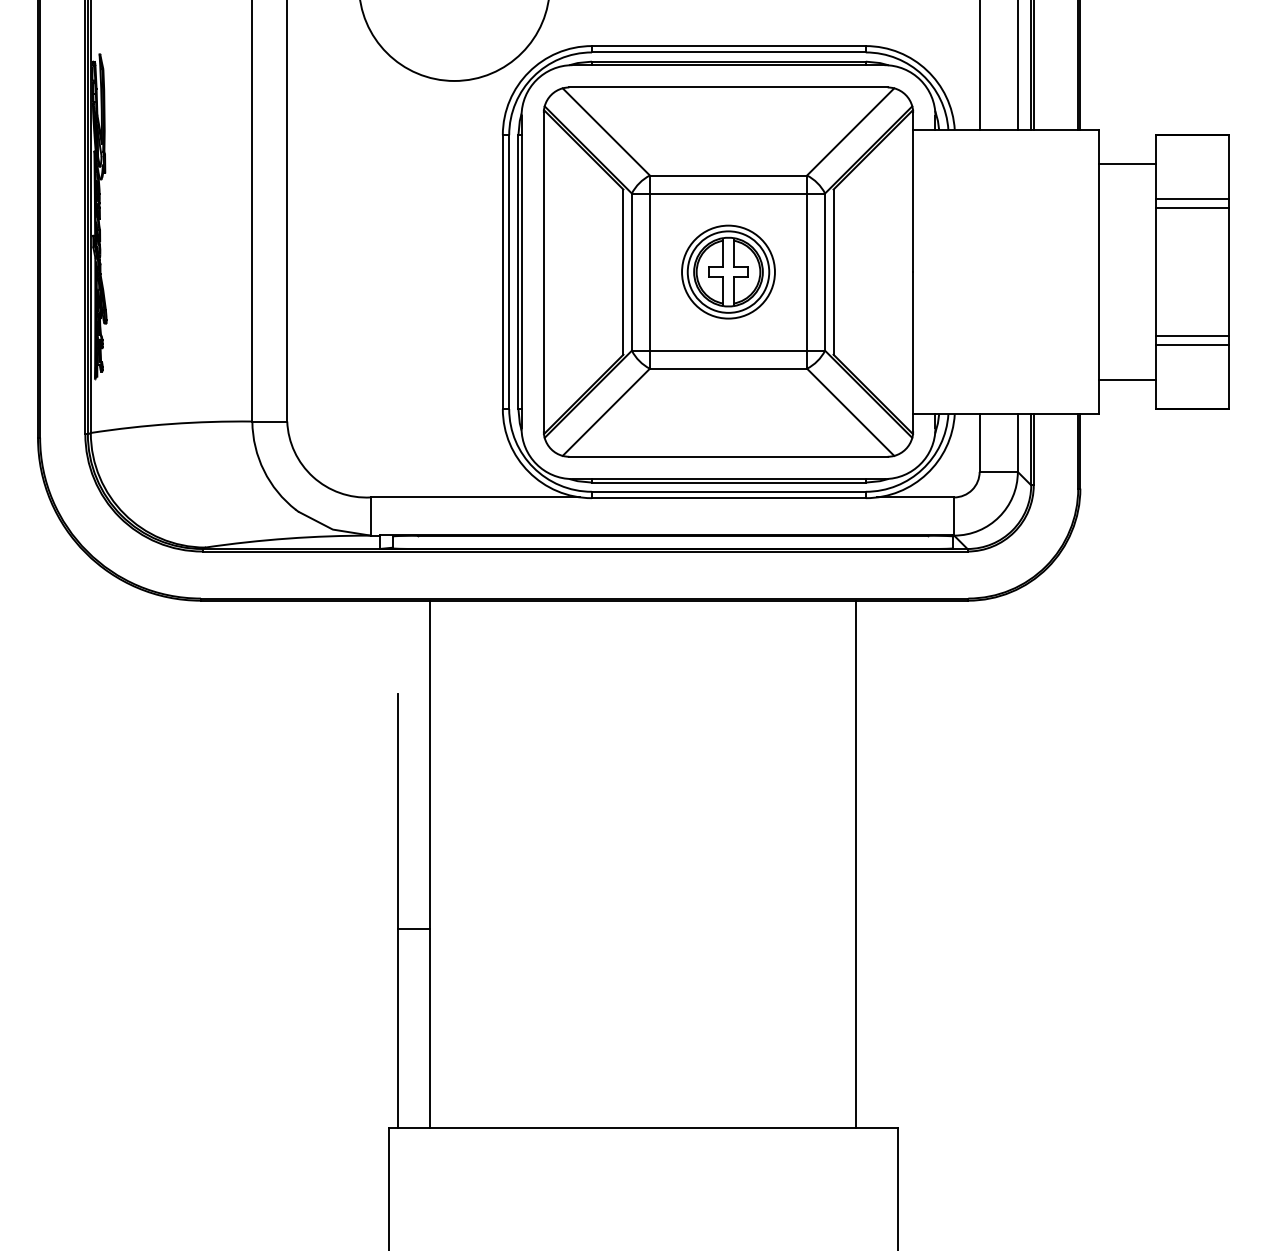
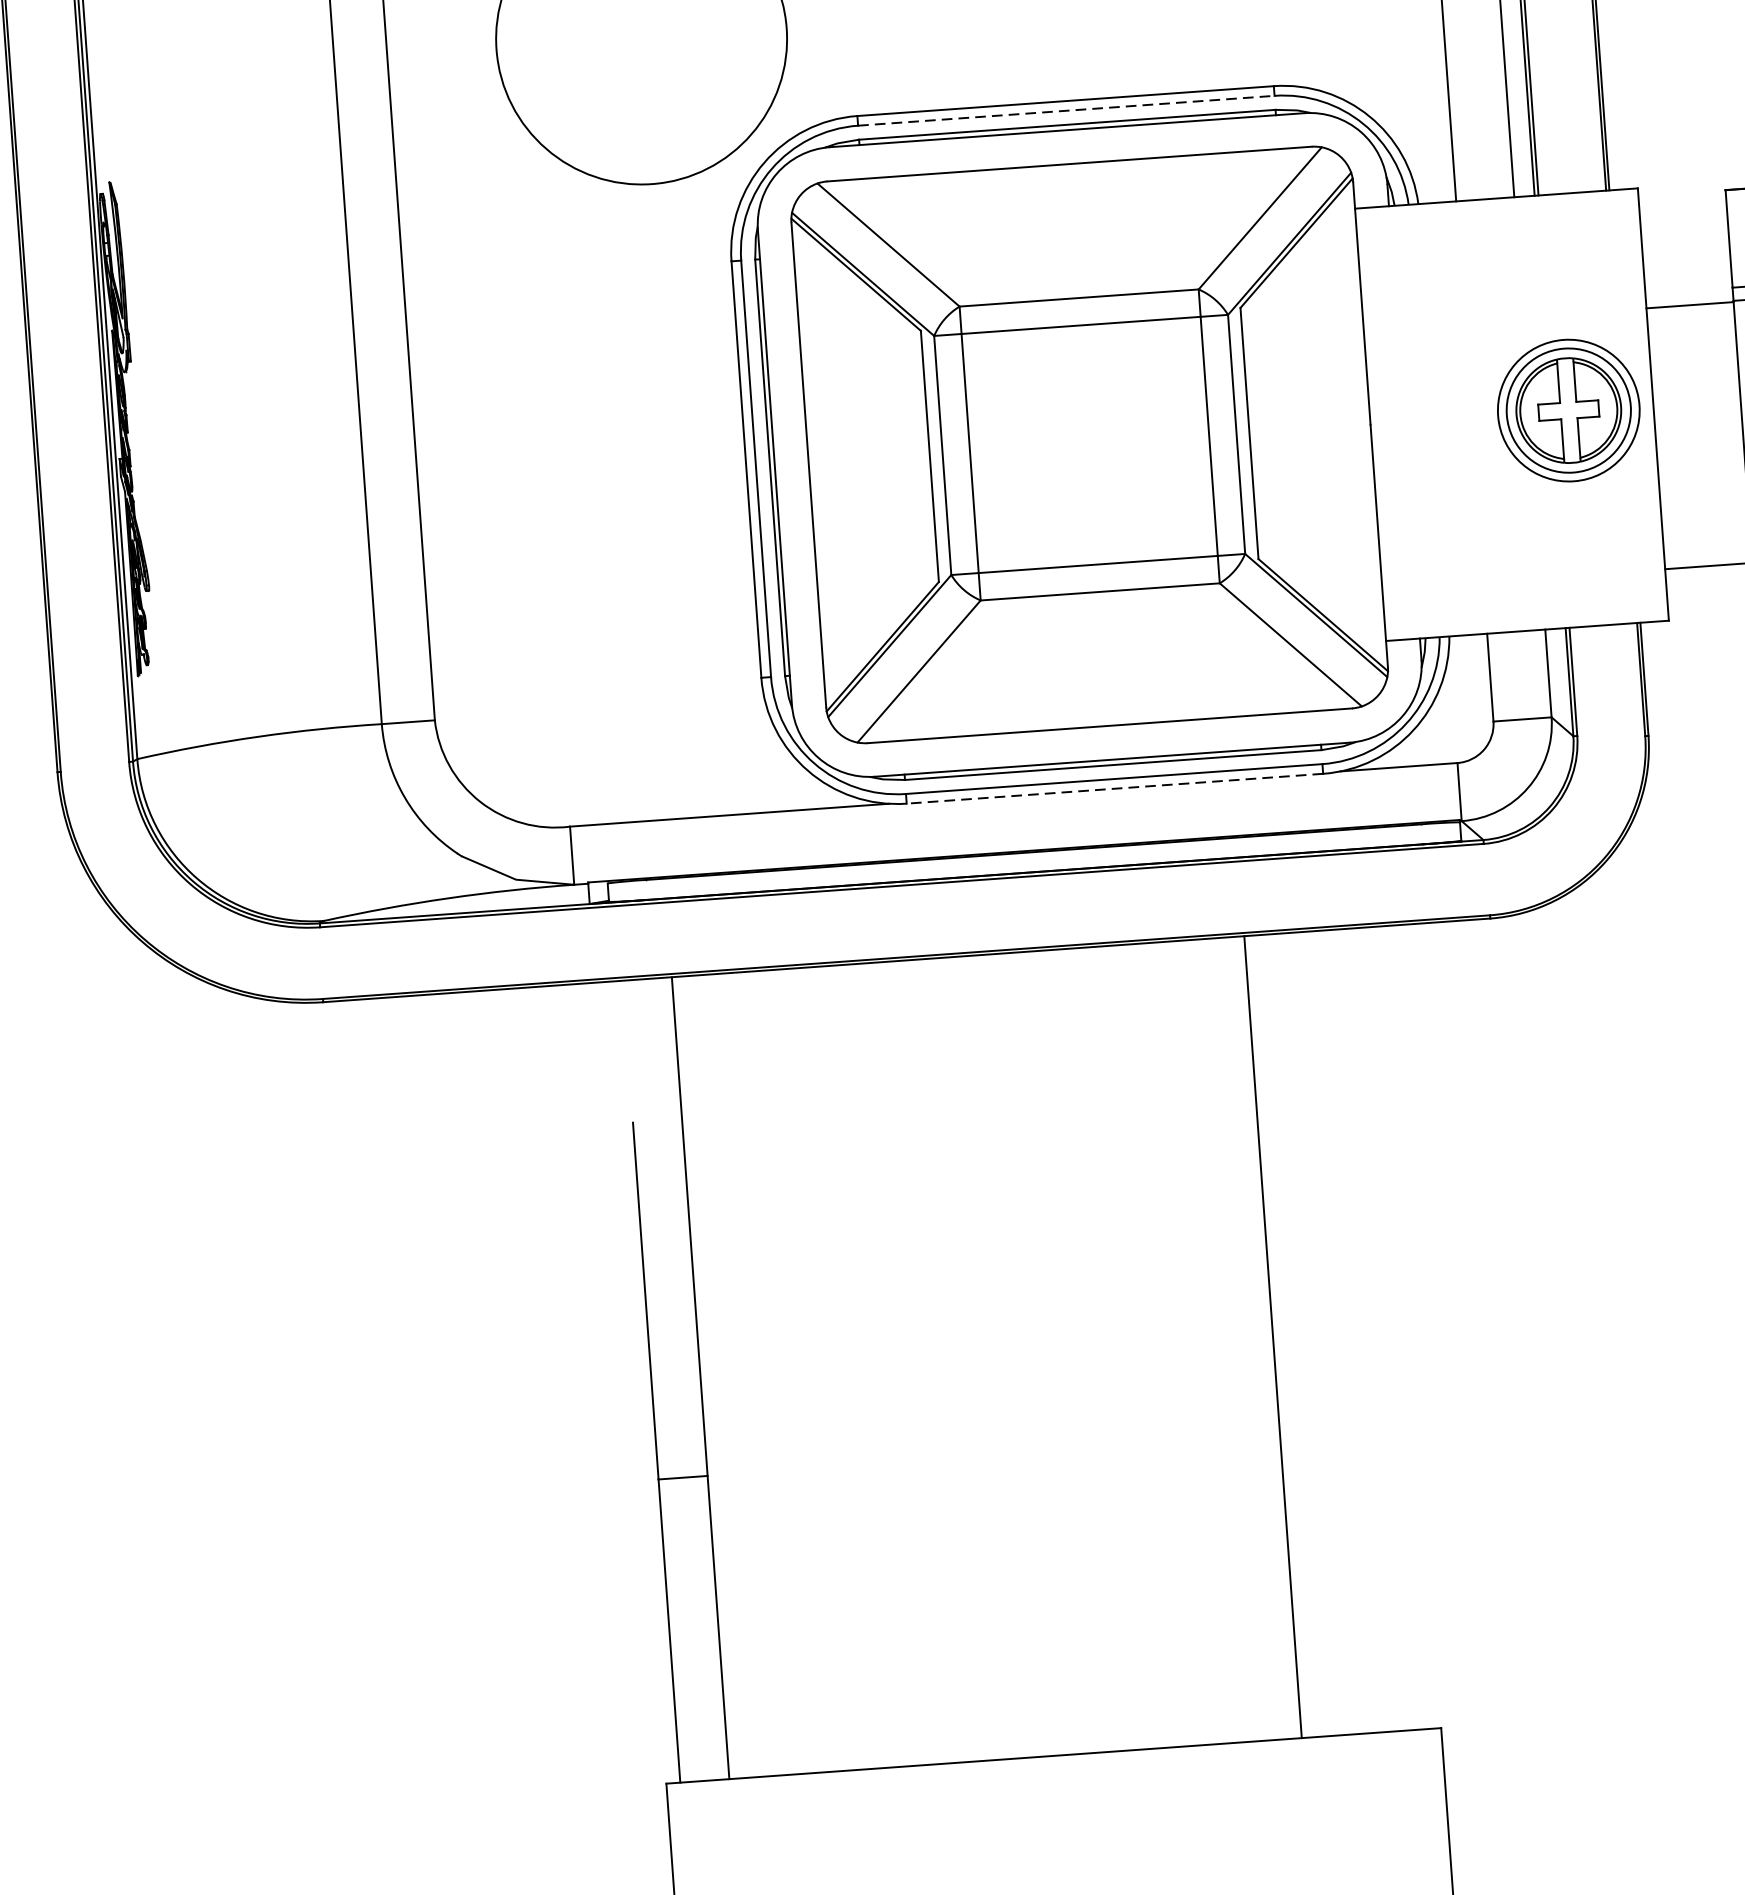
line: (728, 52) -> (1065, 110), solid -> dashed
line: (1127, 163) -> (1689, 304), moved
part: (728, 271) -> (1568, 409), moved
line: (728, 498) -> (1114, 789), solid -> dashed
line: (855, 863) -> (1272, 1335), moved

